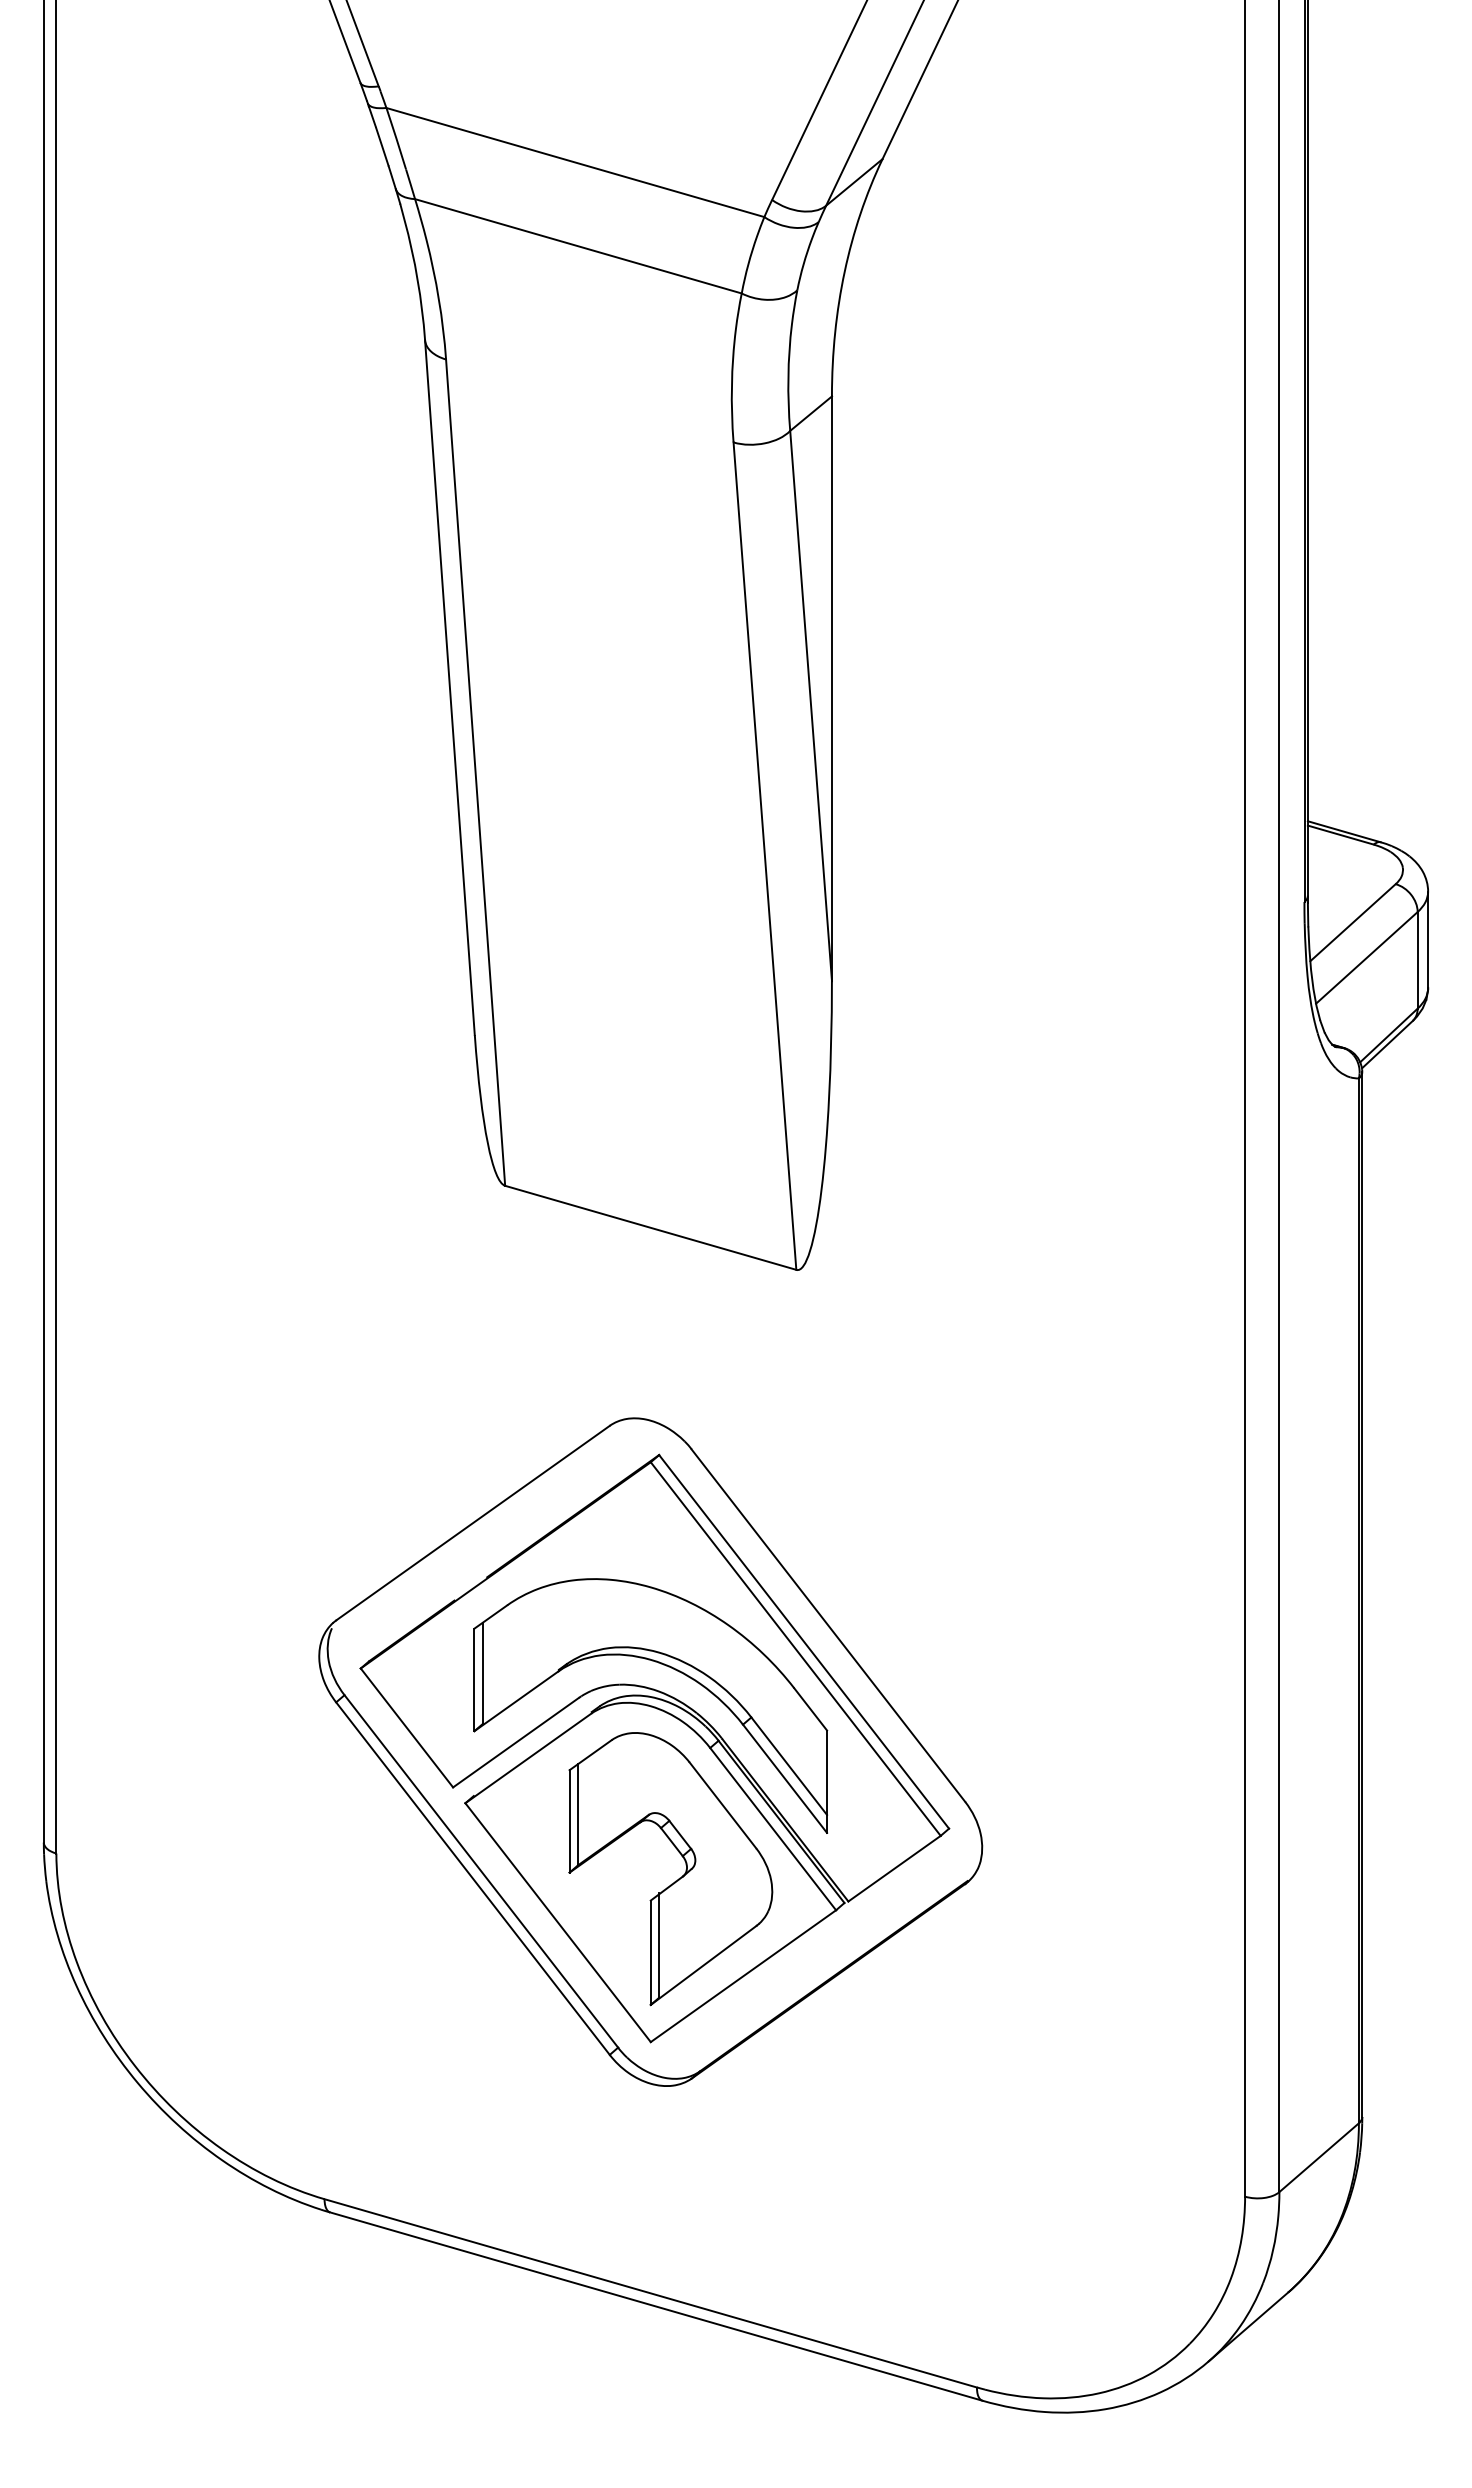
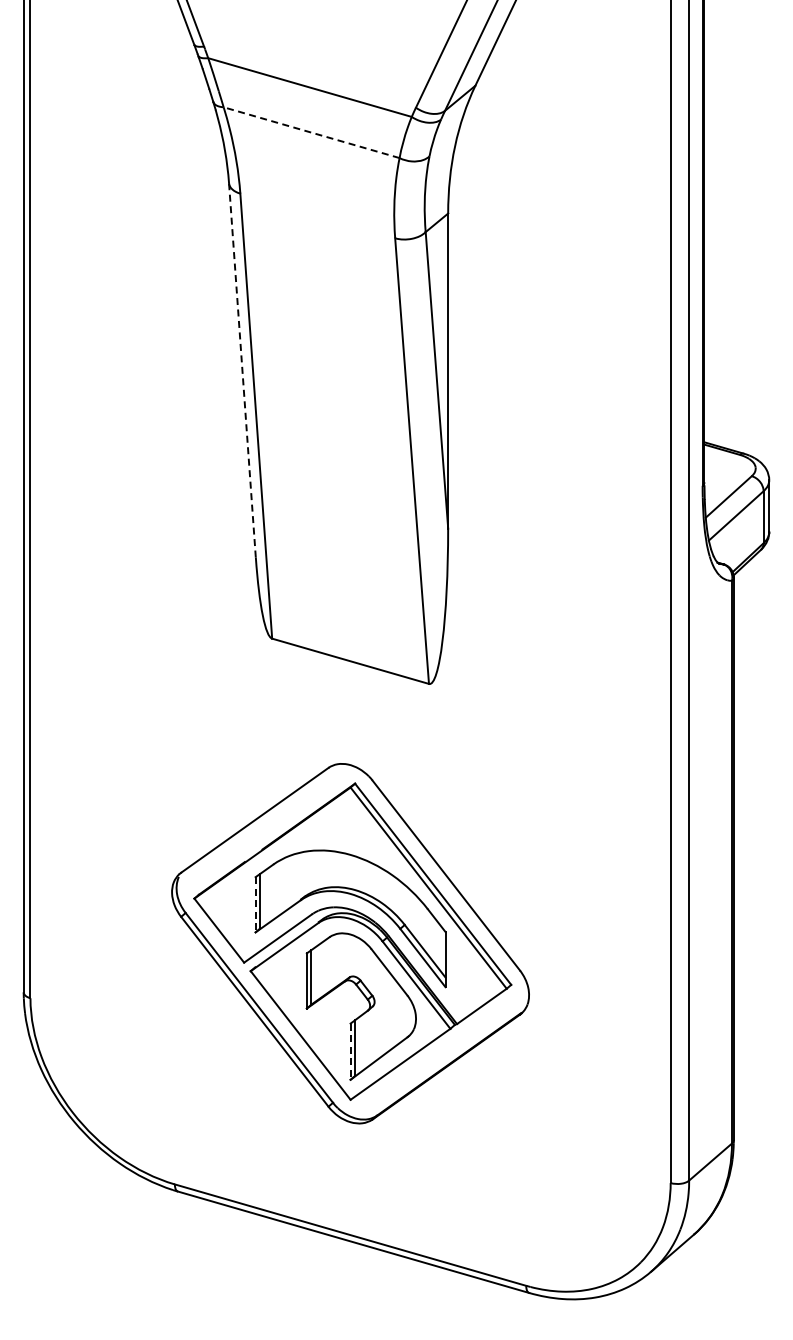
line: (578, 245) -> (311, 132), solid -> dashed
line: (450, 687) -> (242, 370), solid -> dashed
line: (474, 1679) -> (255, 904), solid -> dashed
line: (650, 1954) -> (350, 1052), solid -> dashed

